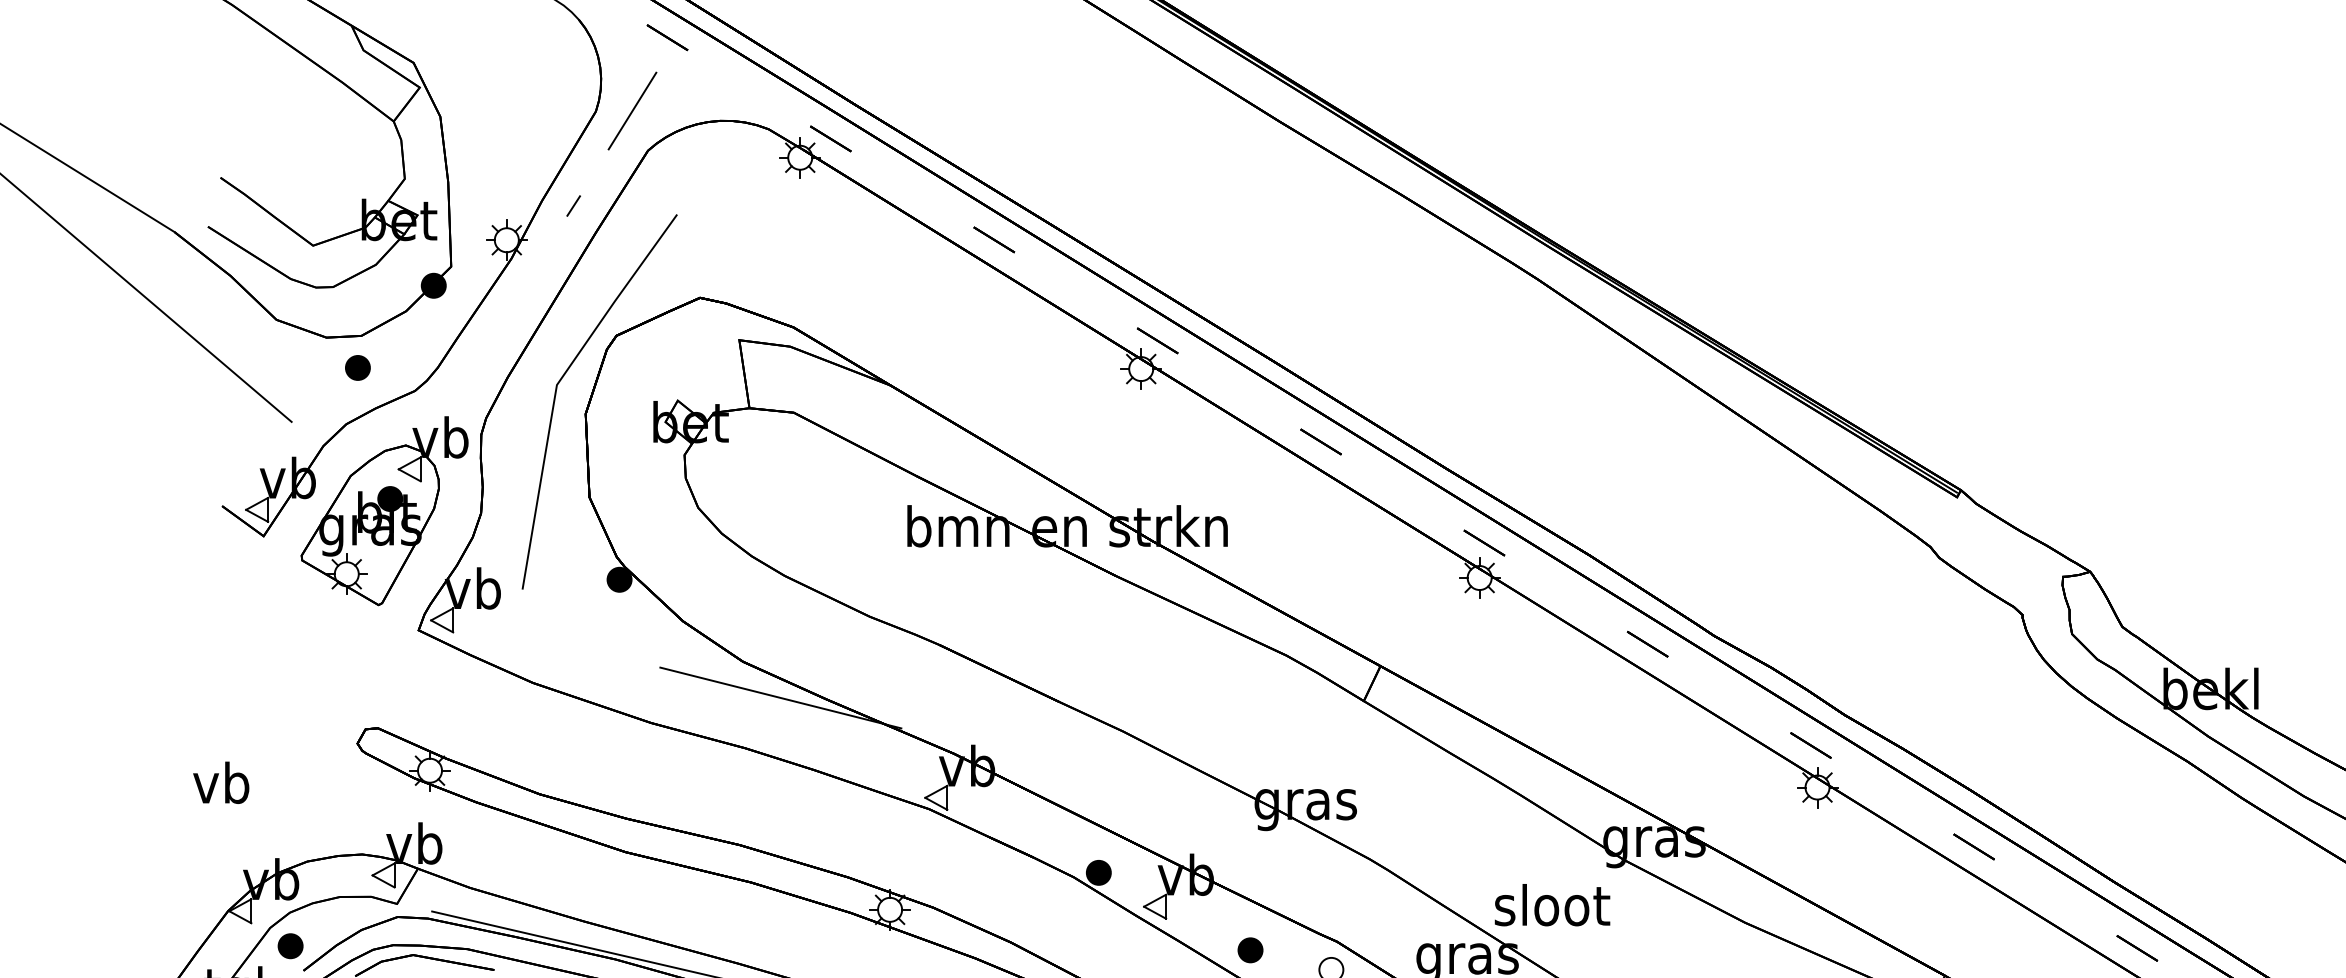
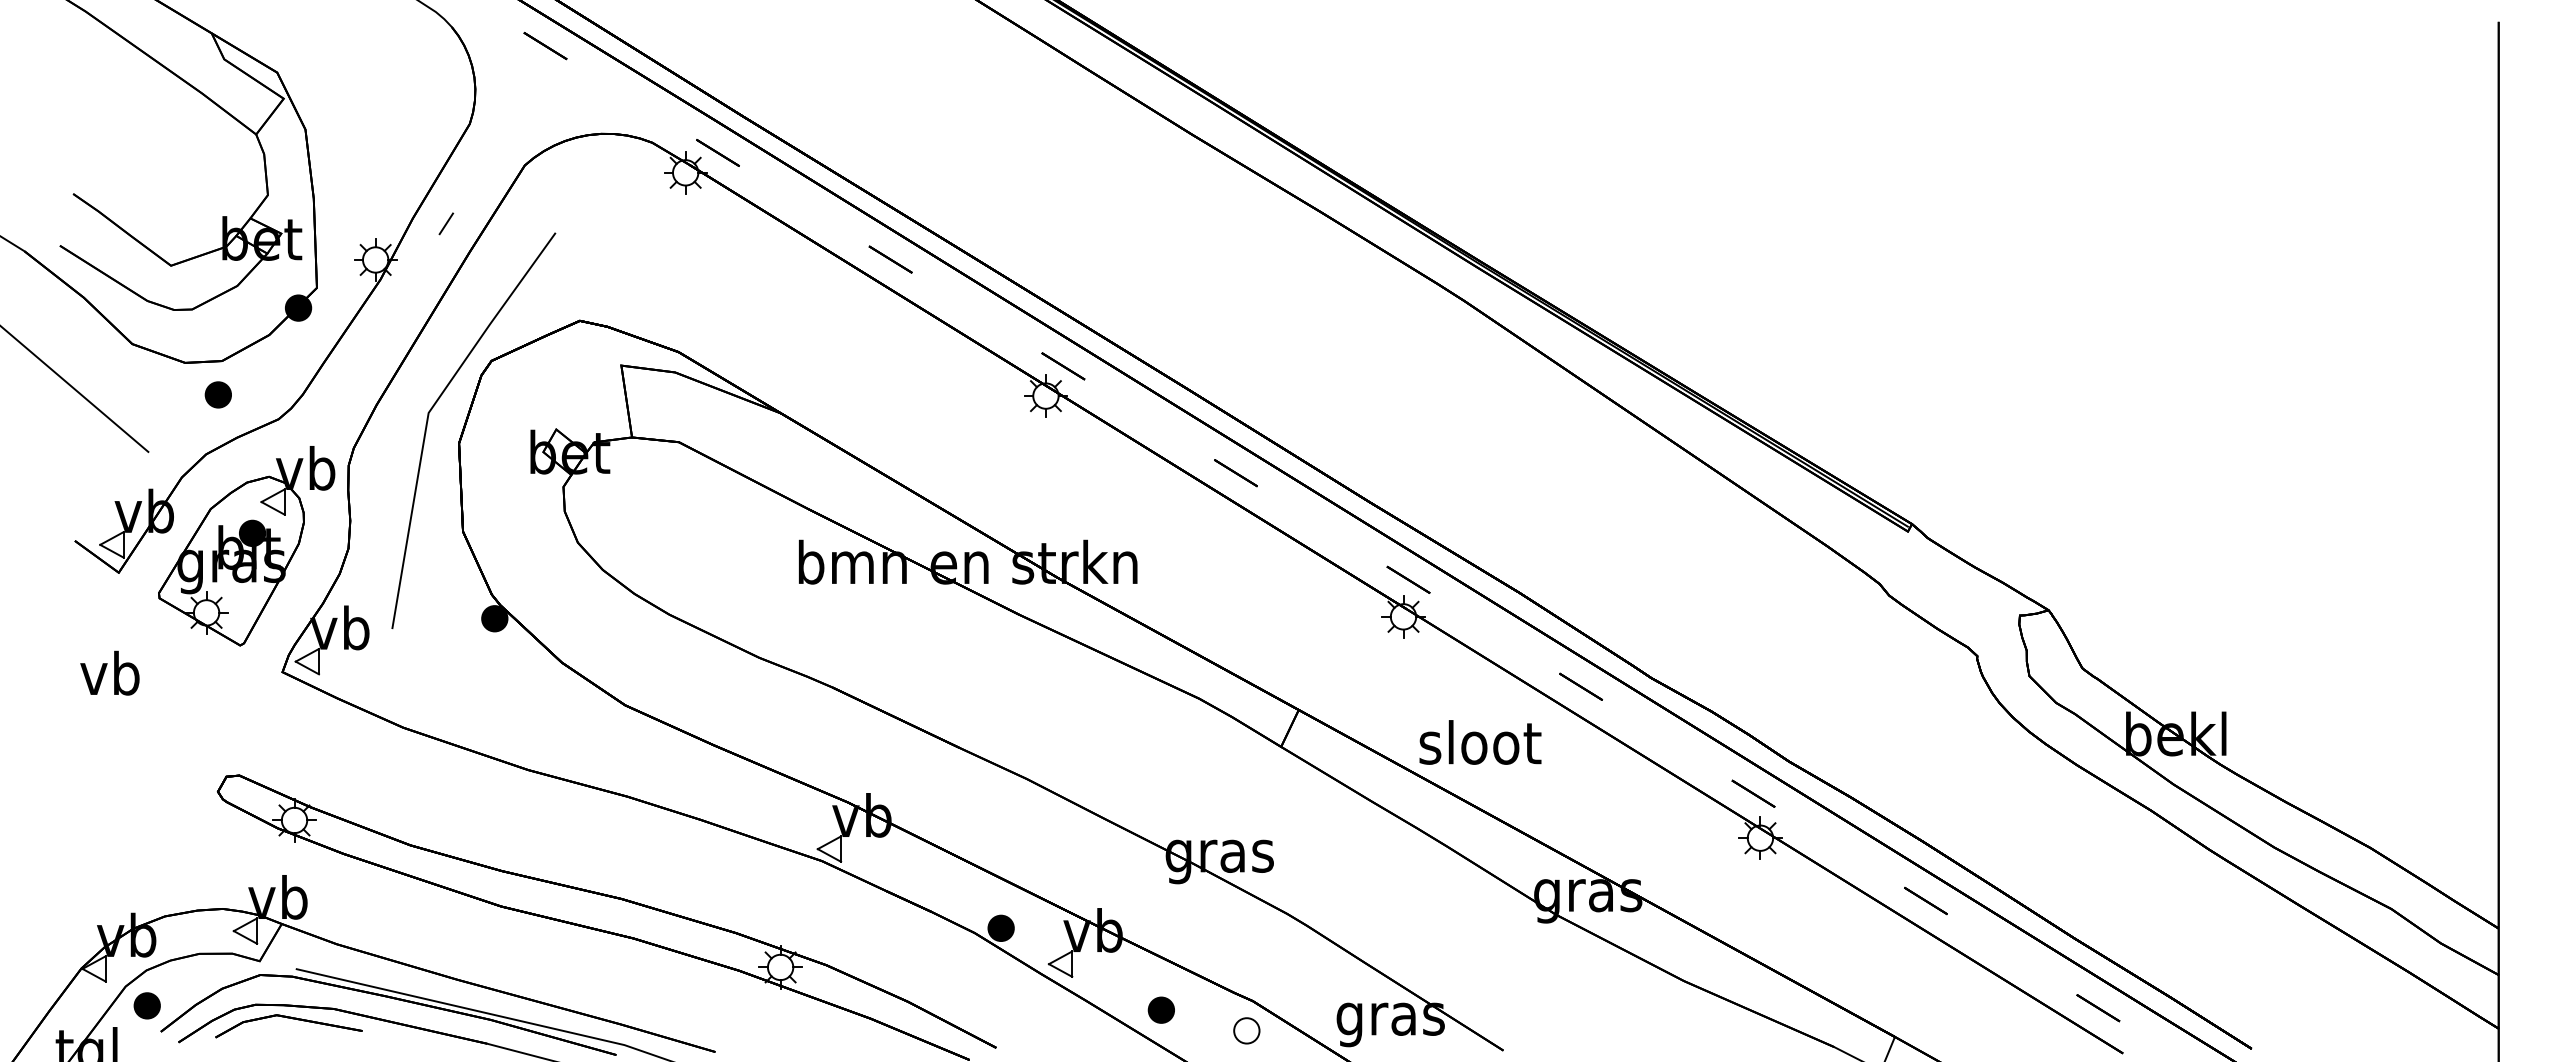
line: (632, 111) -> (508, 123), removed
line: (780, 697) -> (664, 743), removed
text: (220, 782) -> (109, 672), moved
text: (1552, 905) -> (1480, 742), moved

